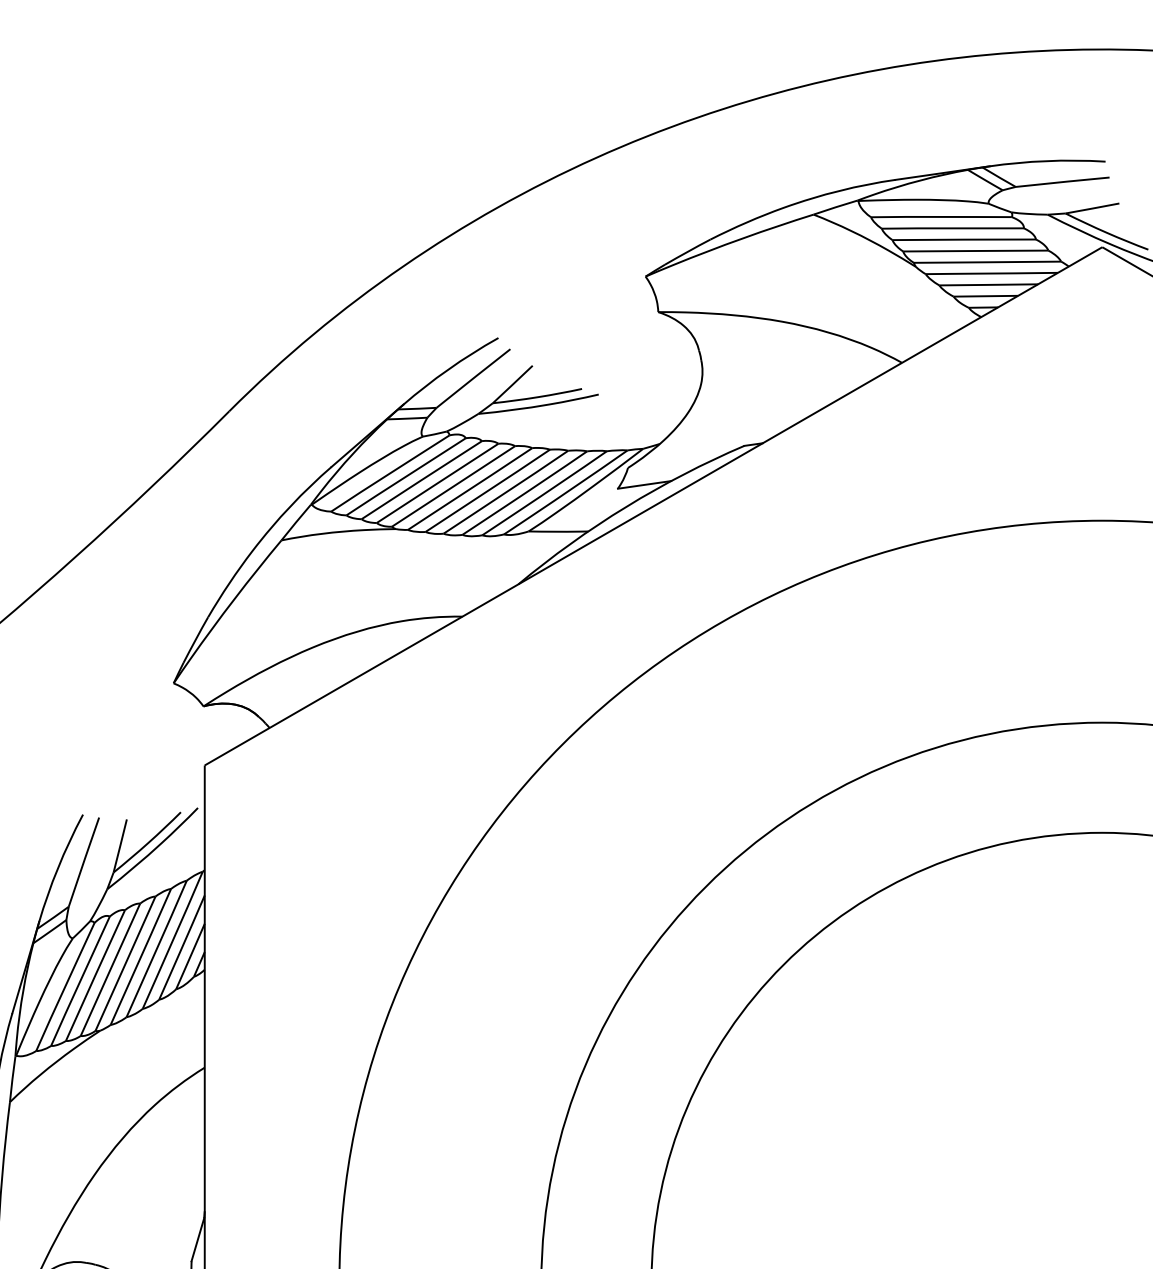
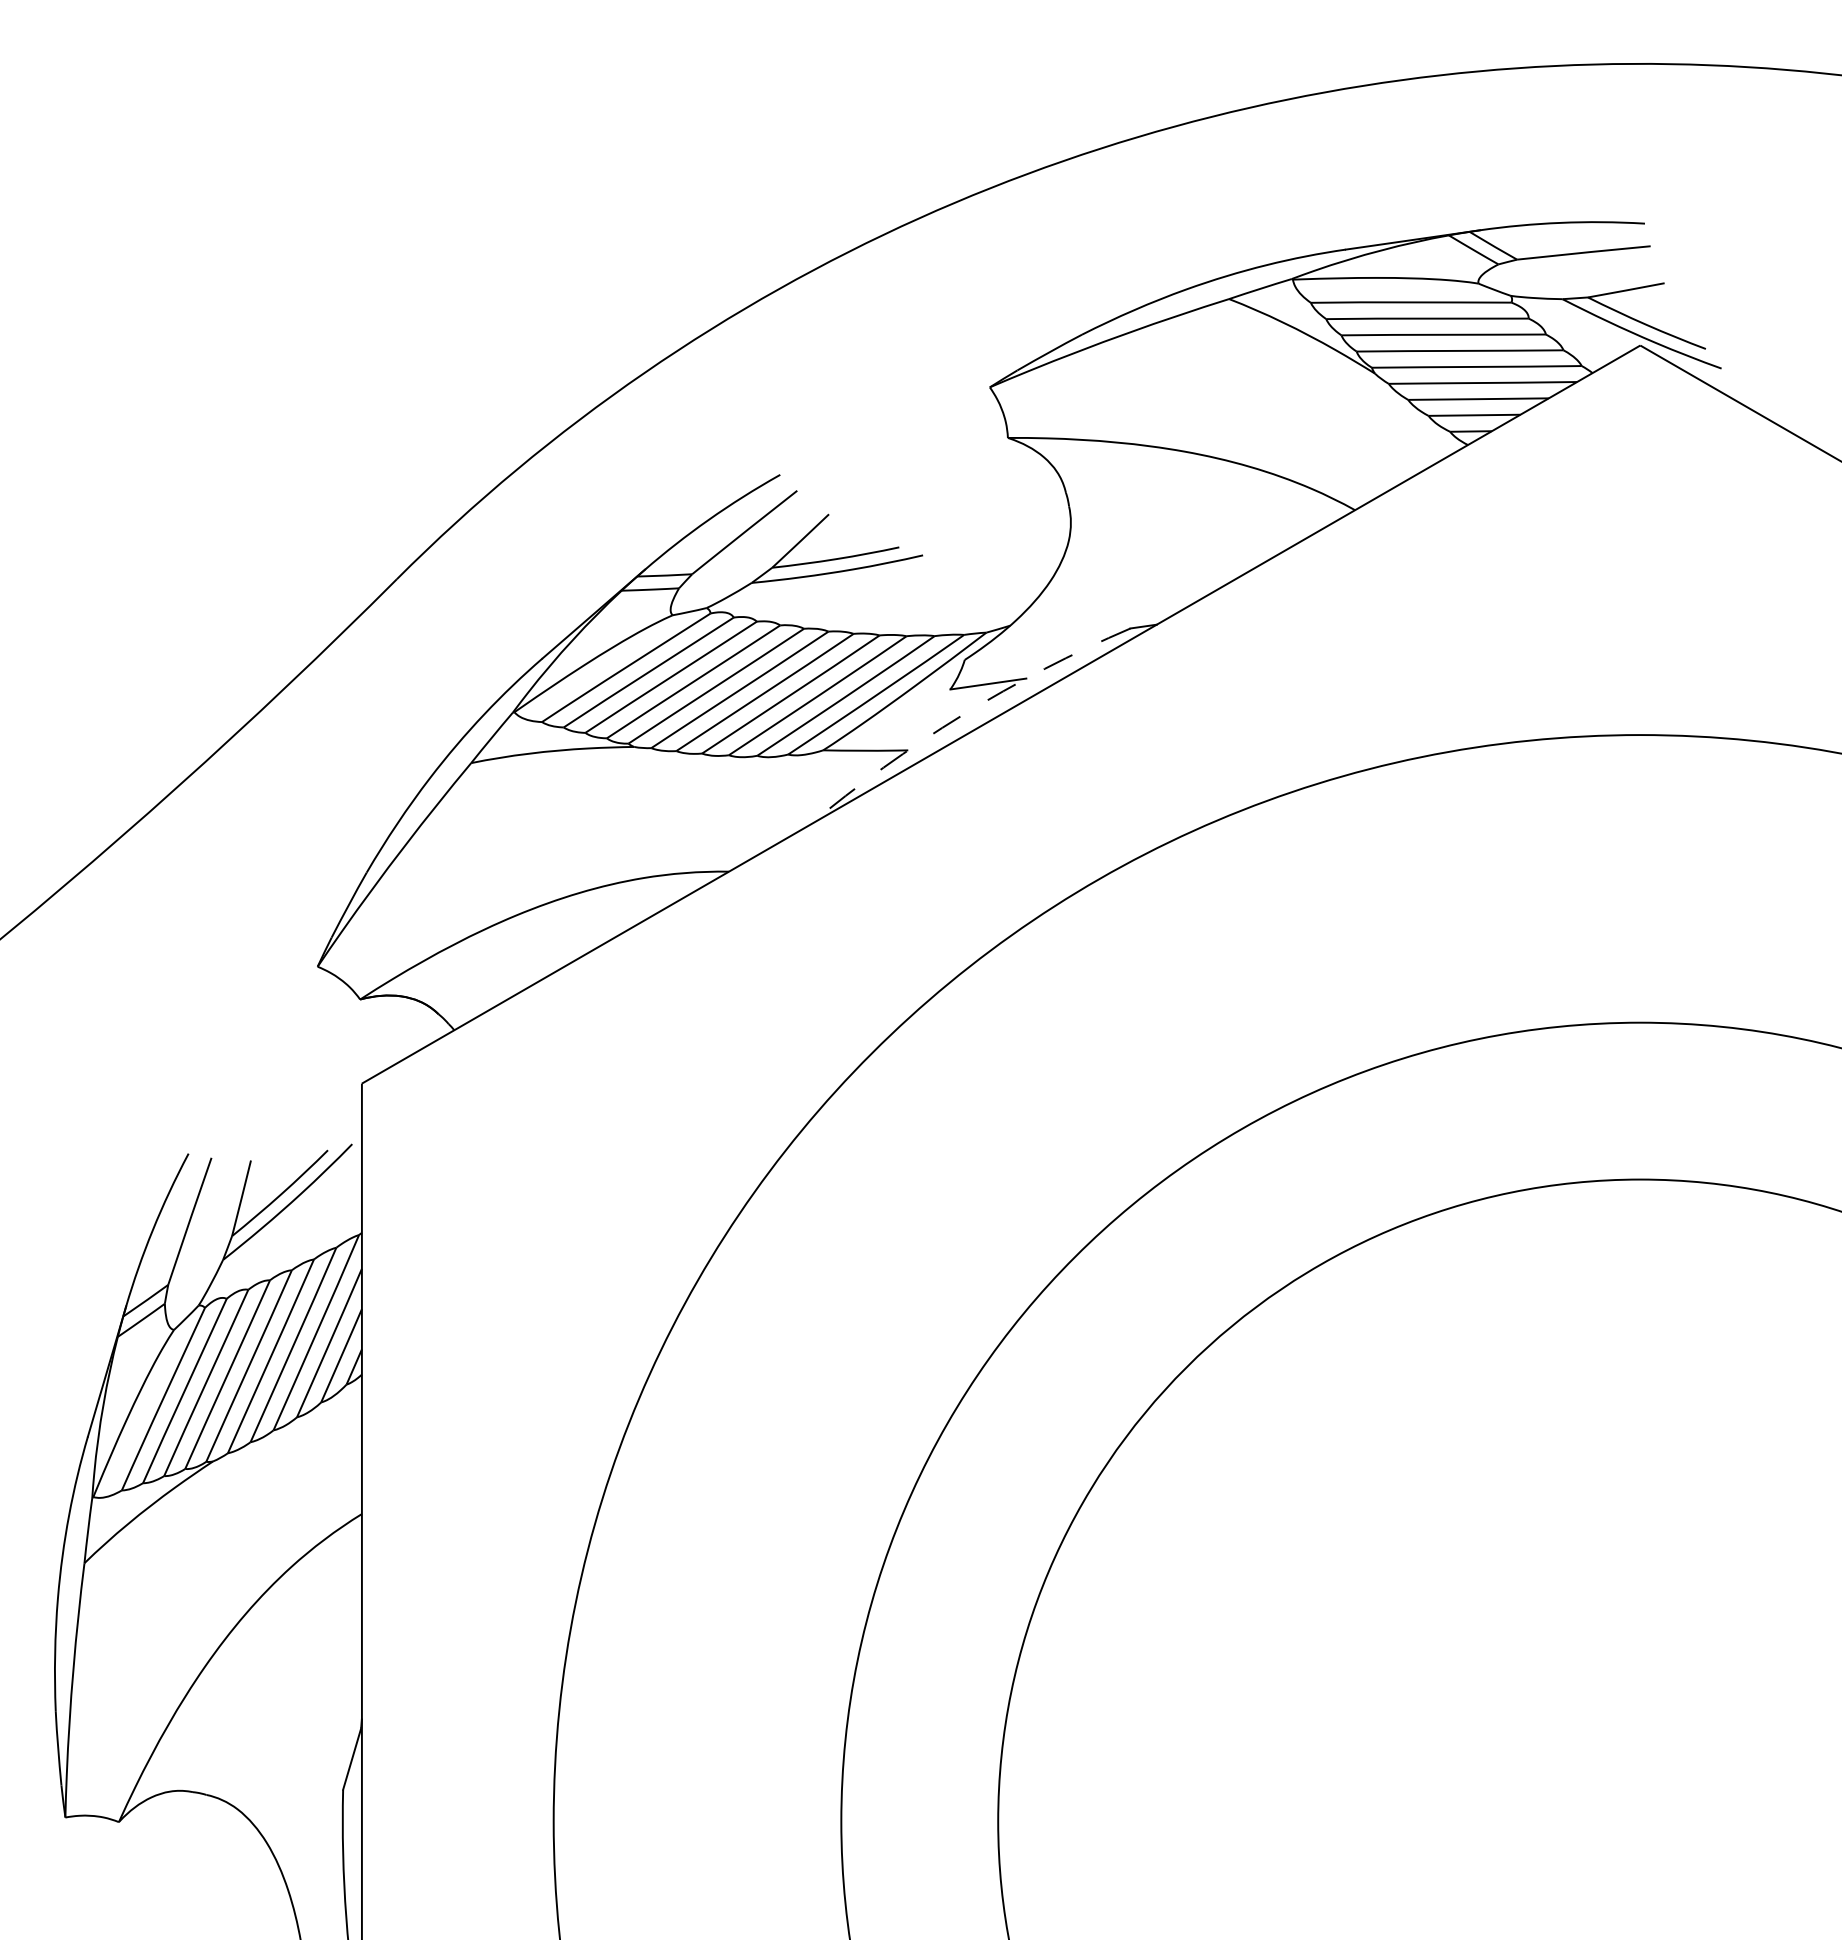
arc: (626, 506) -> (962, 715), solid -> dashed

